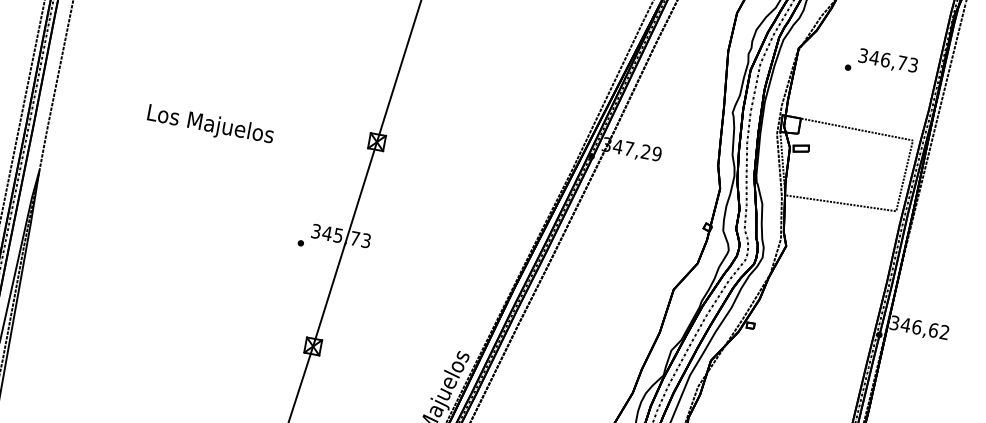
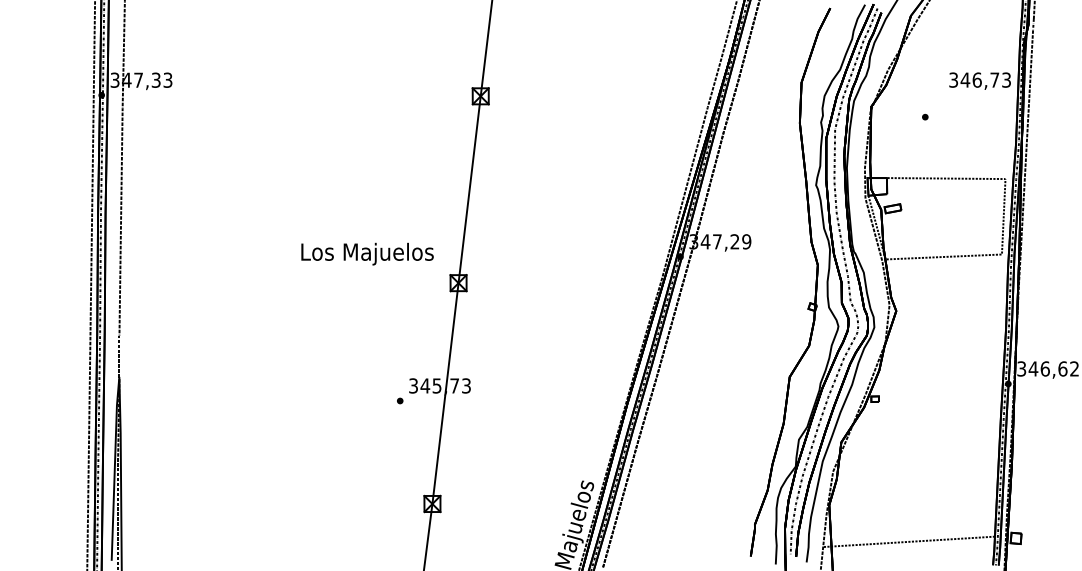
text: (887, 60) -> (979, 80), moved
text: (210, 125) -> (367, 253), moved

